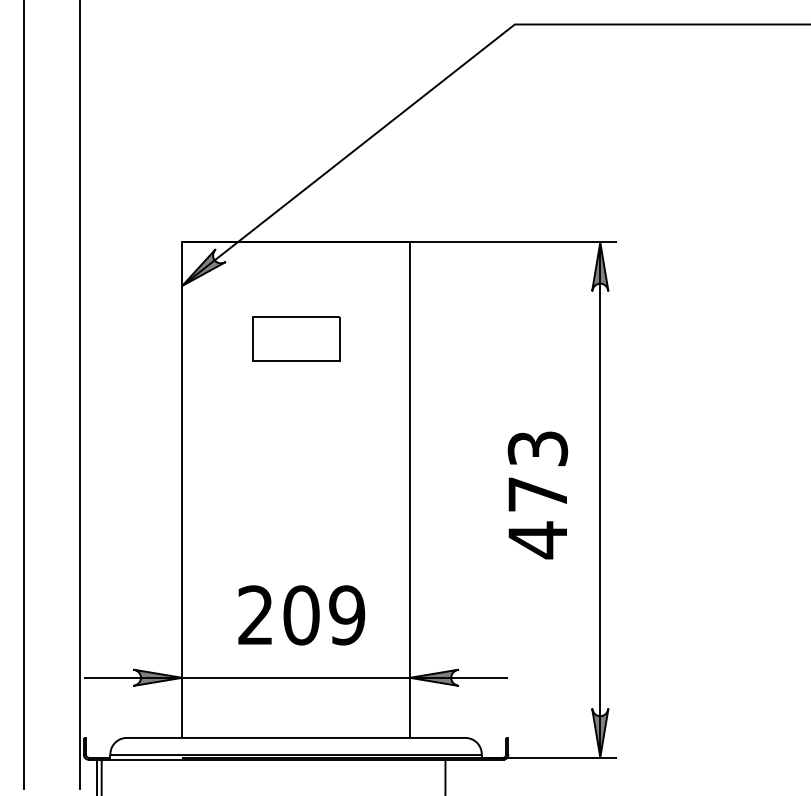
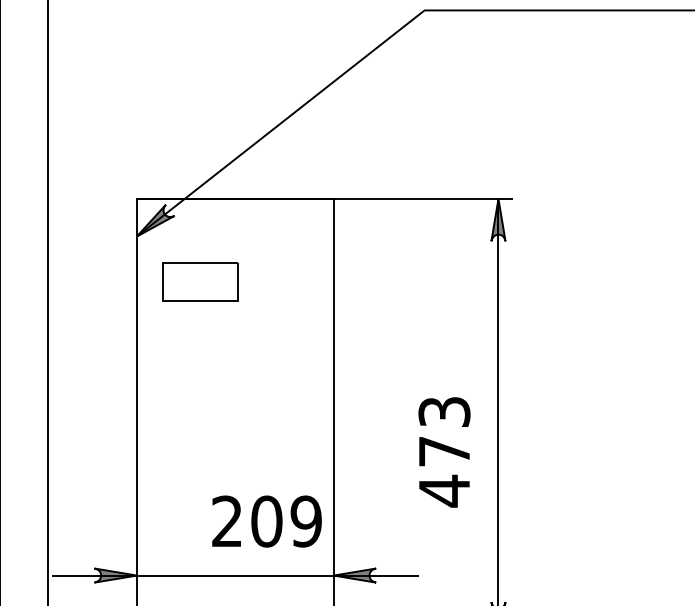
part: (296, 338) -> (201, 282), moved
text: (537, 495) -> (444, 452), moved
text: (301, 615) -> (266, 521), moved

